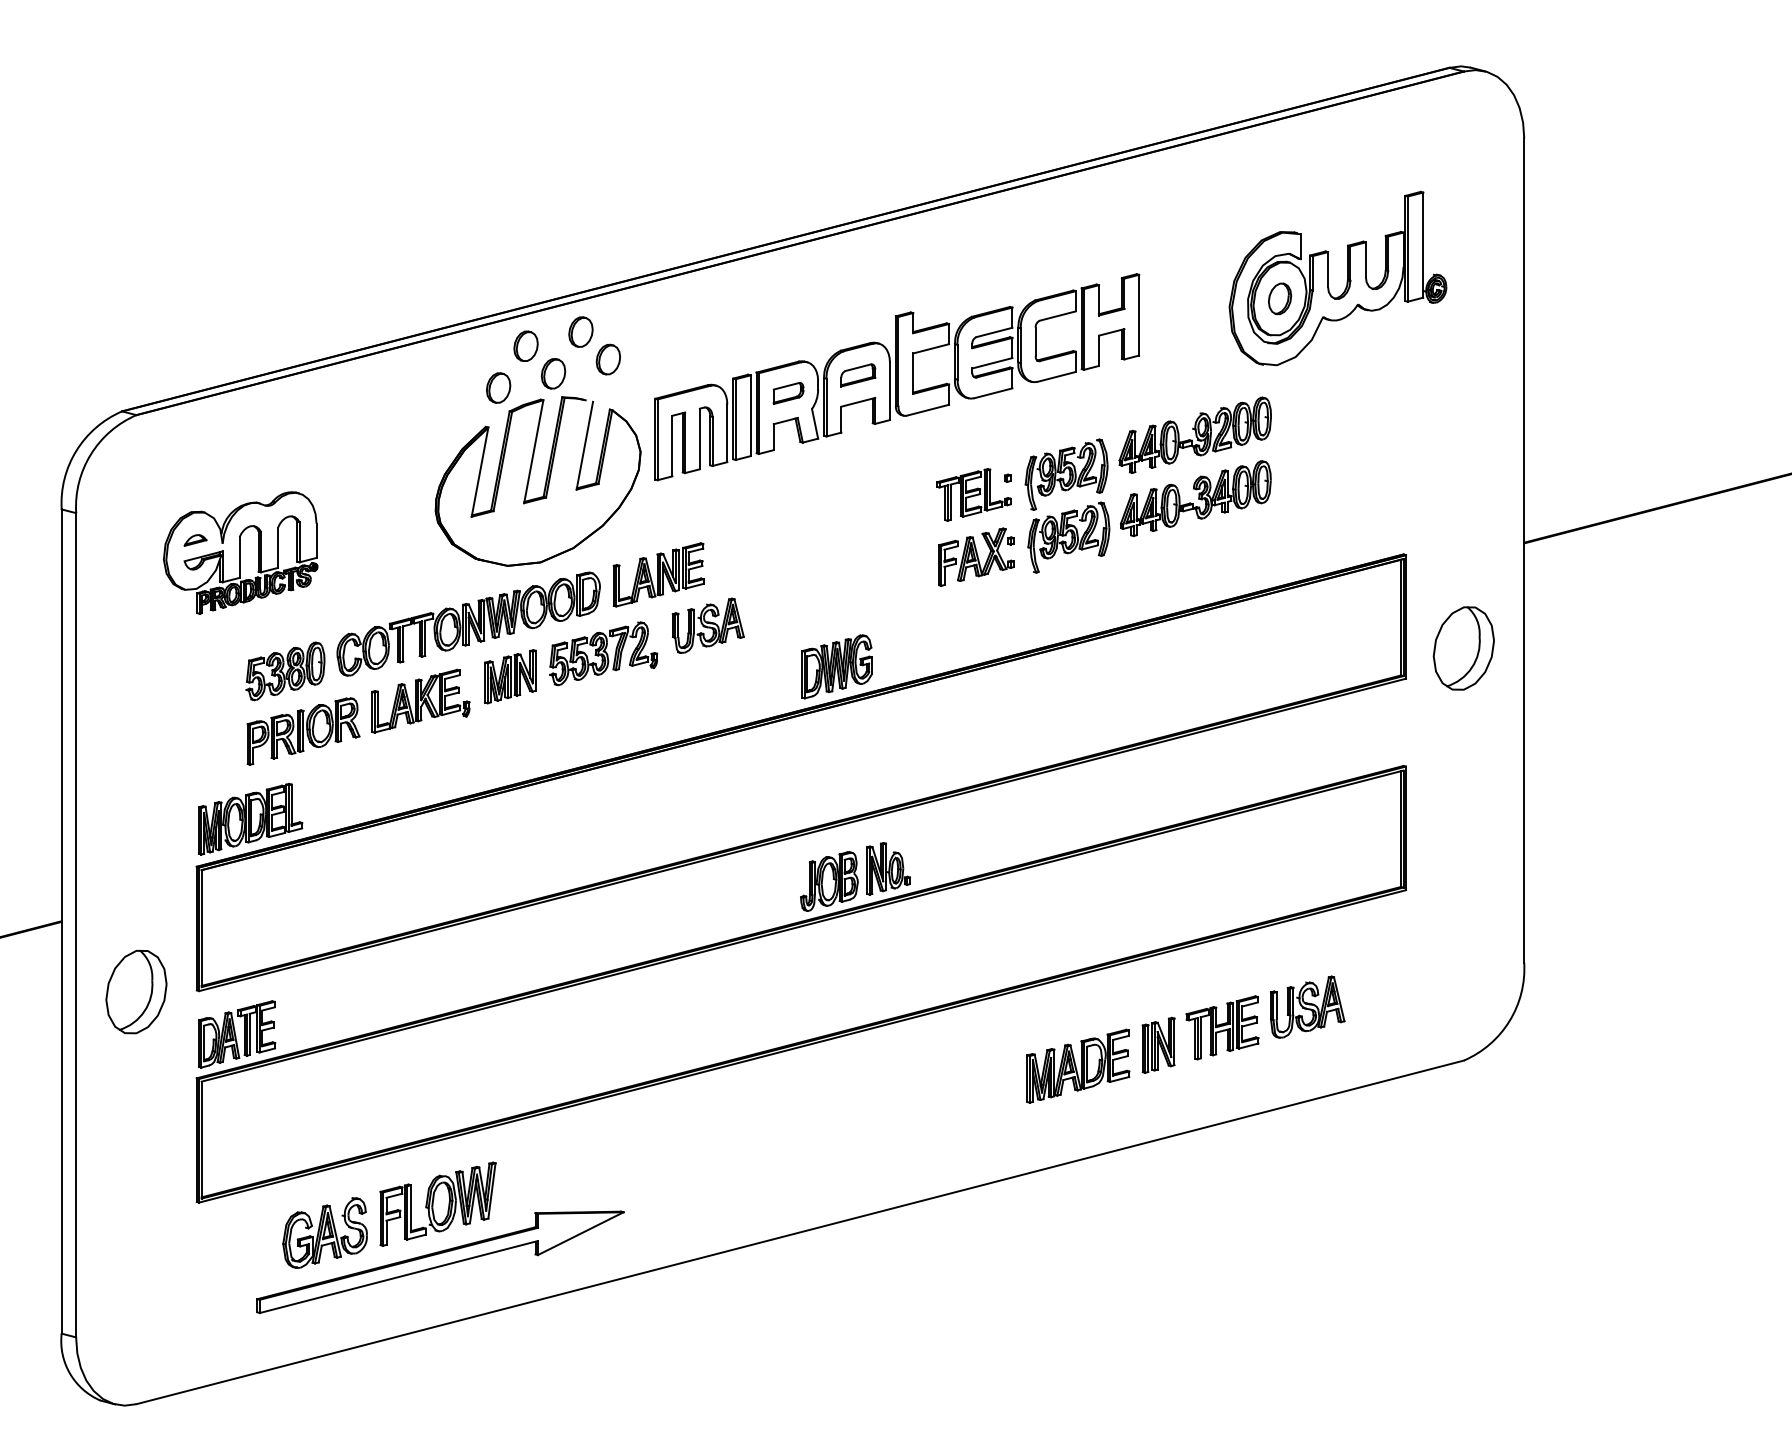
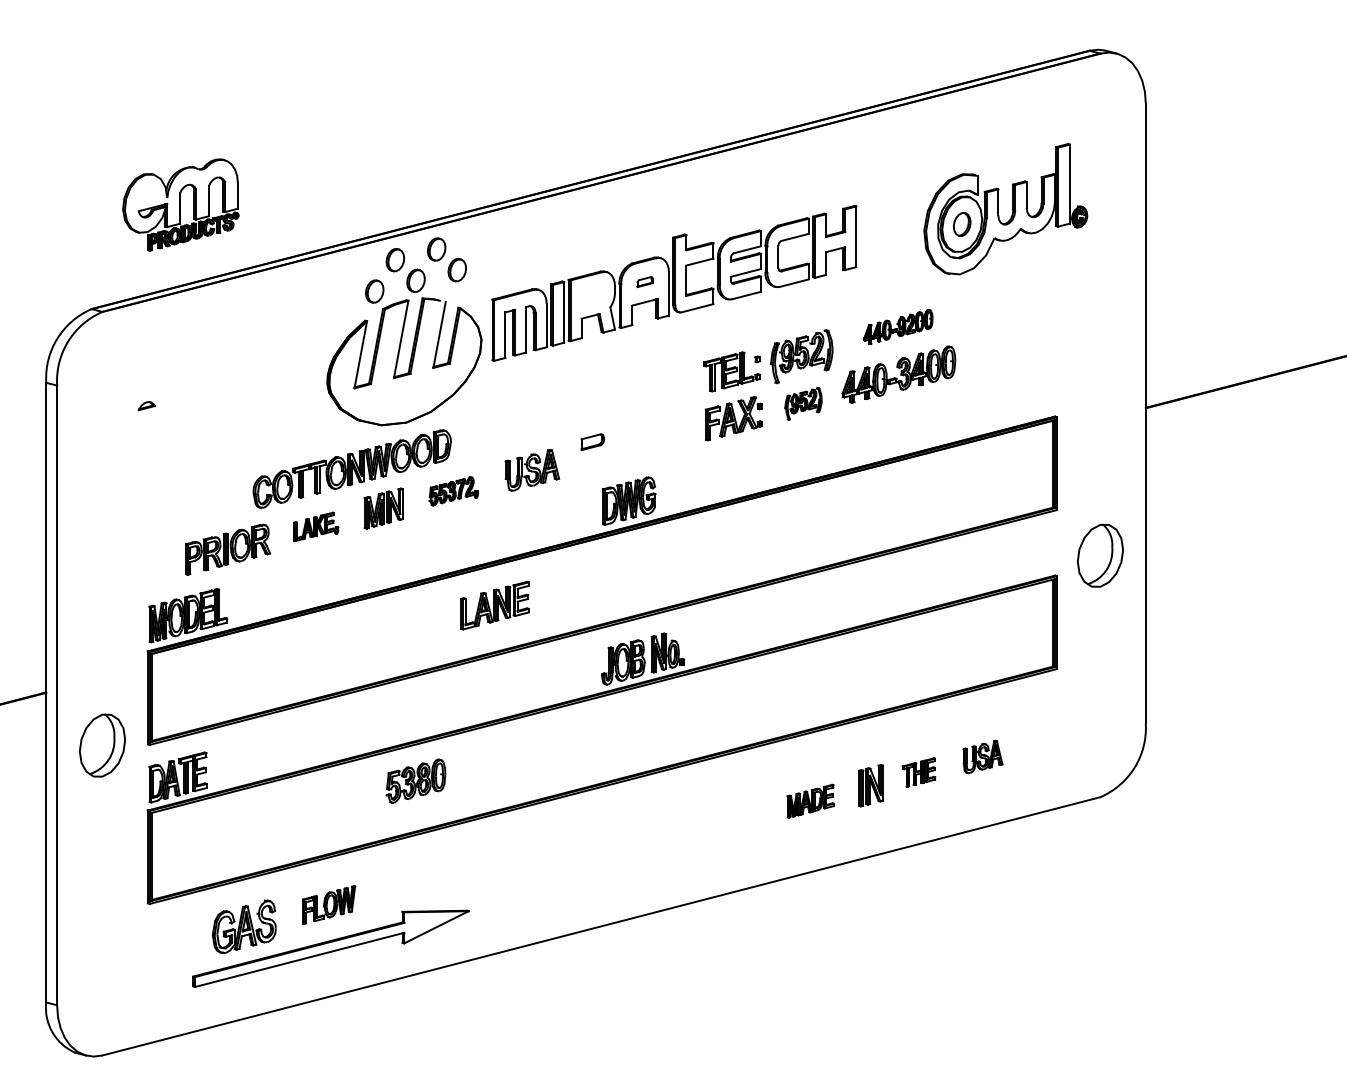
part: (858, 375) -> (645, 282), size x0.6
part: (788, 393) -> (592, 442), moved
part: (1194, 434) -> (897, 326), size x0.6
part: (1068, 537) -> (803, 403), size x0.6
part: (240, 552) -> (180, 204), moved
part: (658, 574) -> (494, 605), moved
part: (1463, 648) -> (1100, 555), moved
part: (603, 653) -> (453, 491), size x0.6
part: (285, 671) -> (416, 781), moved
part: (420, 700) -> (316, 526), size x0.6
part: (1307, 1006) -> (982, 756), size x0.7
part: (1222, 1027) -> (918, 772), size x0.6
part: (1078, 1065) -> (810, 800), size x0.6
part: (437, 1203) -> (328, 904), size x0.6

